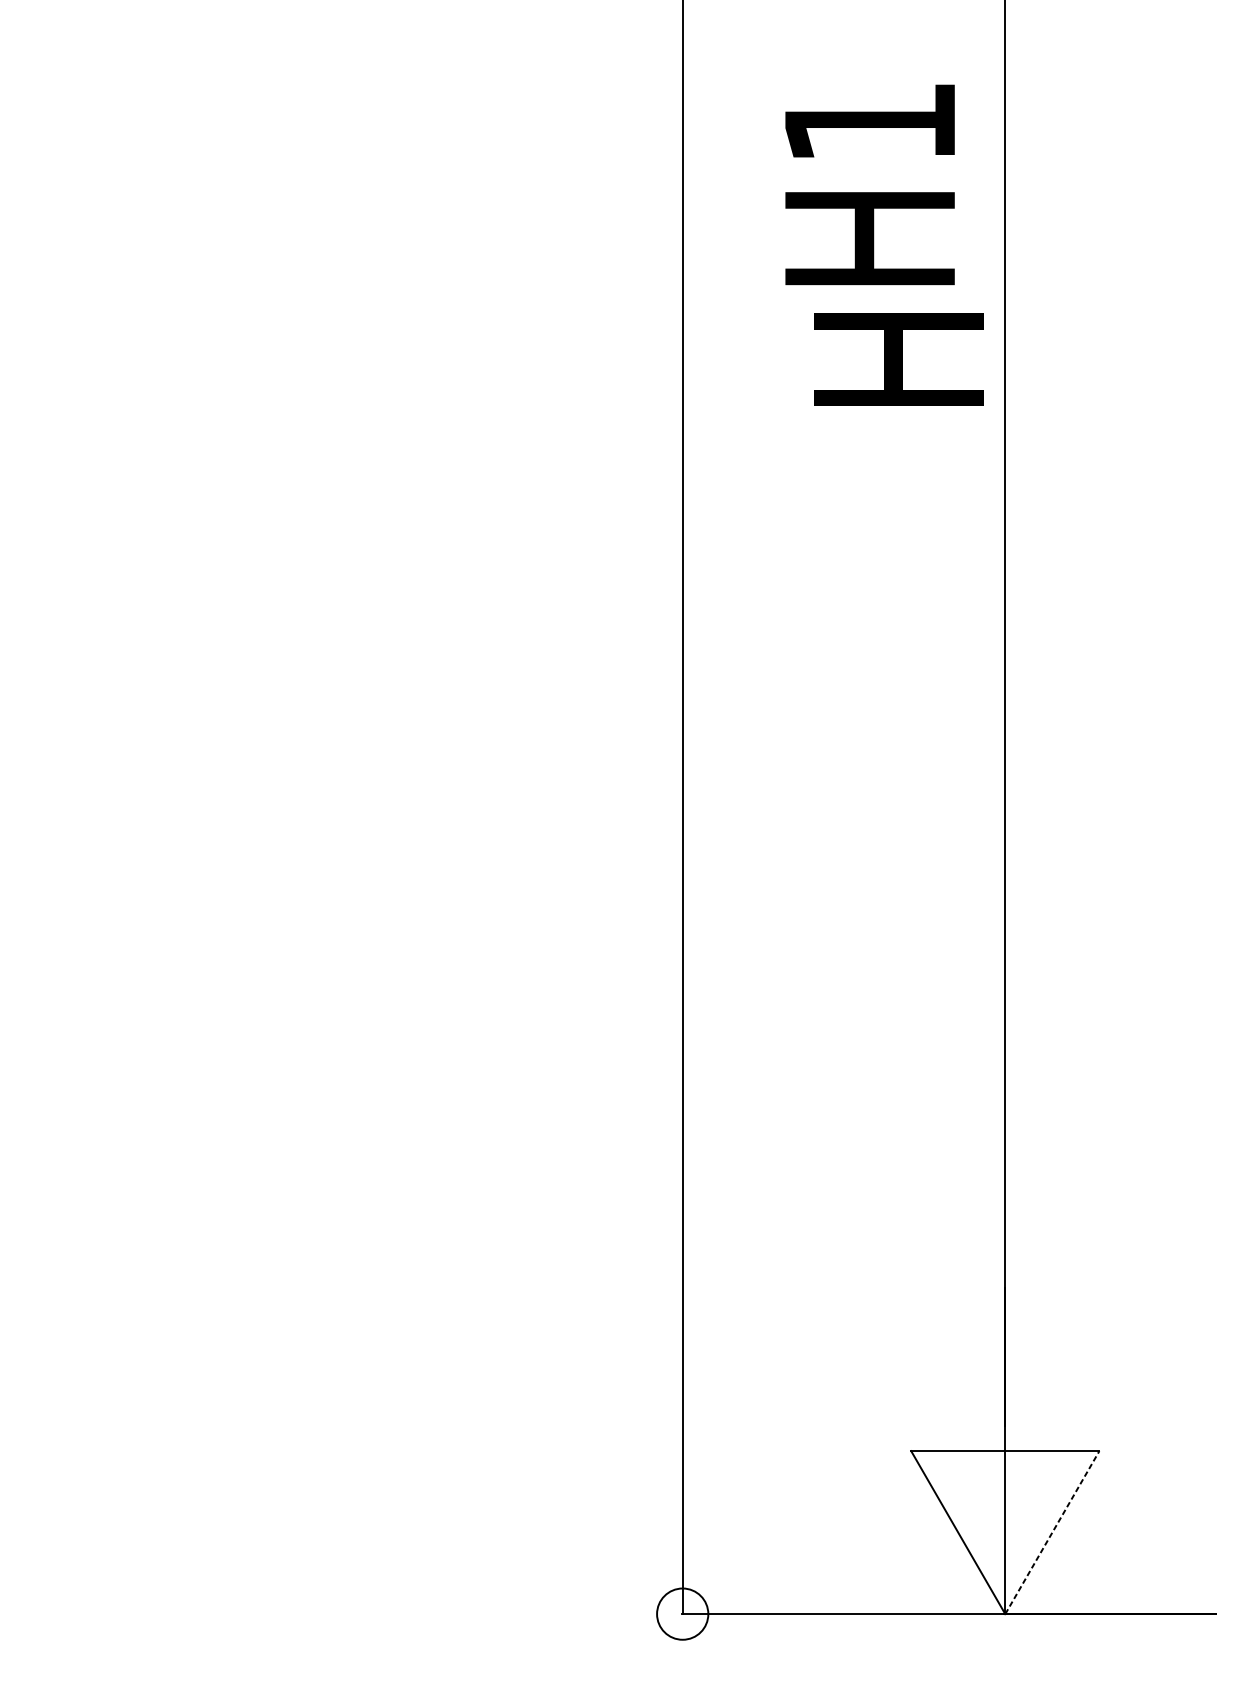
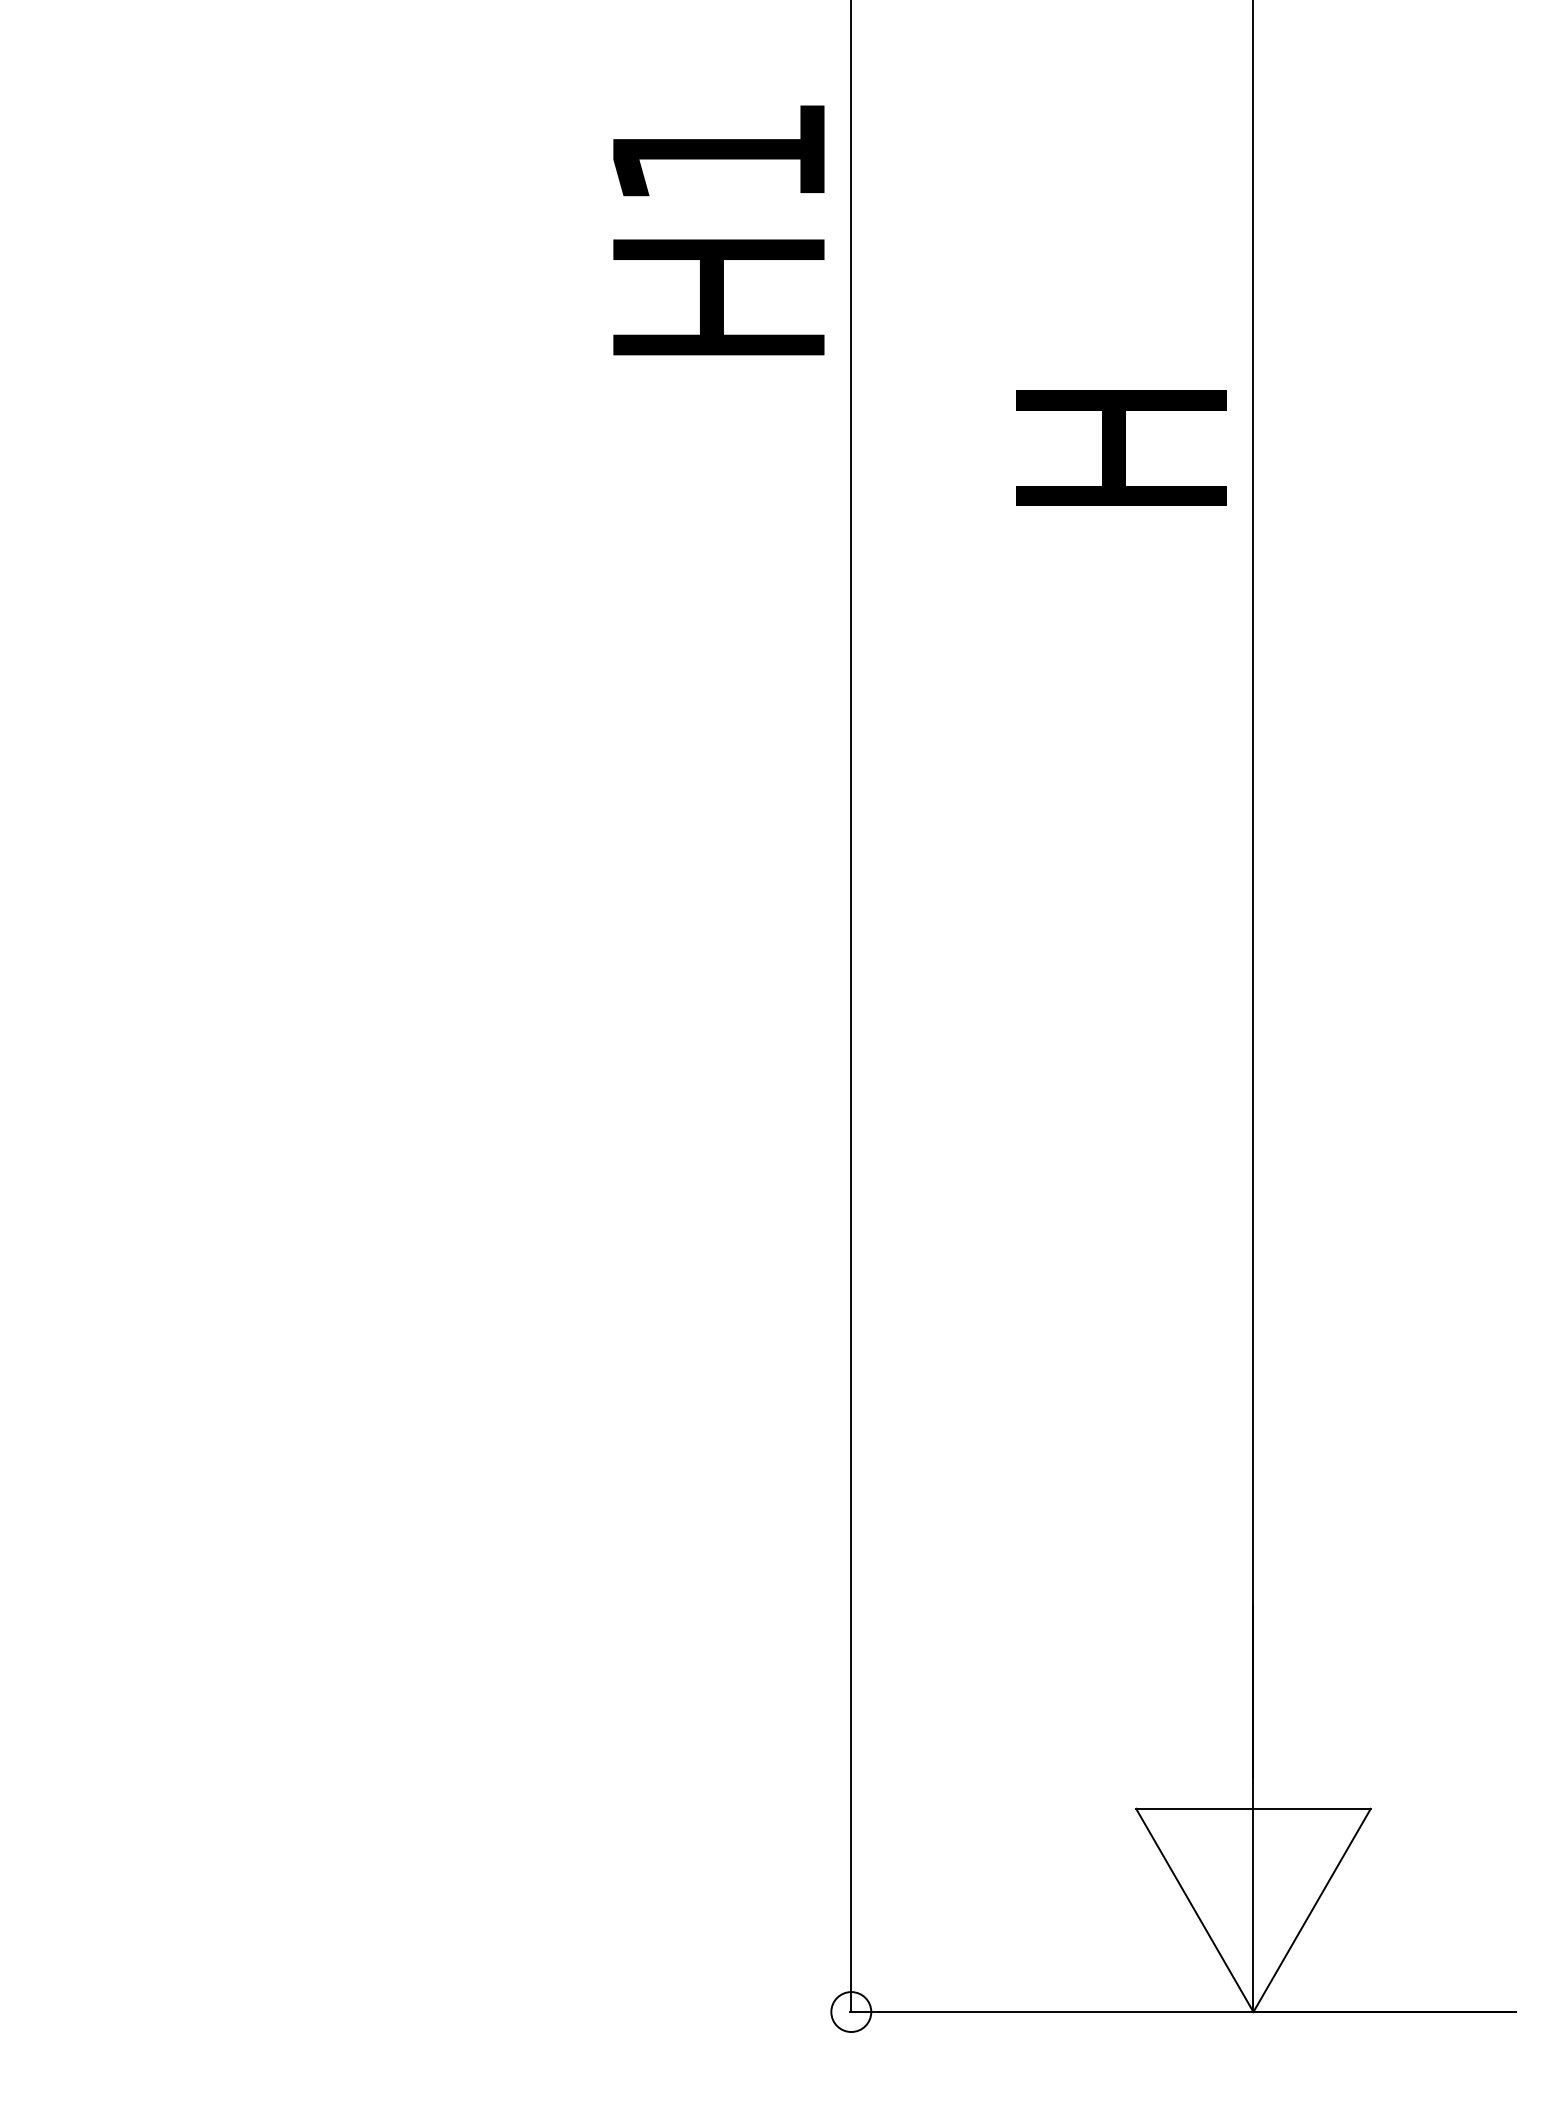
text: (869, 184) -> (718, 230), moved
line: (1052, 1532) -> (1312, 1910), dashed -> solid
circle: (682, 1614) -> (851, 2012), size x0.62

